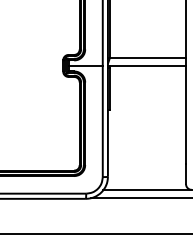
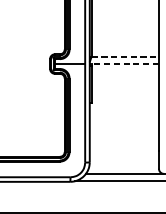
line: (148, 57) -> (125, 56), solid -> dashed
line: (146, 65) -> (123, 63), solid -> dashed

